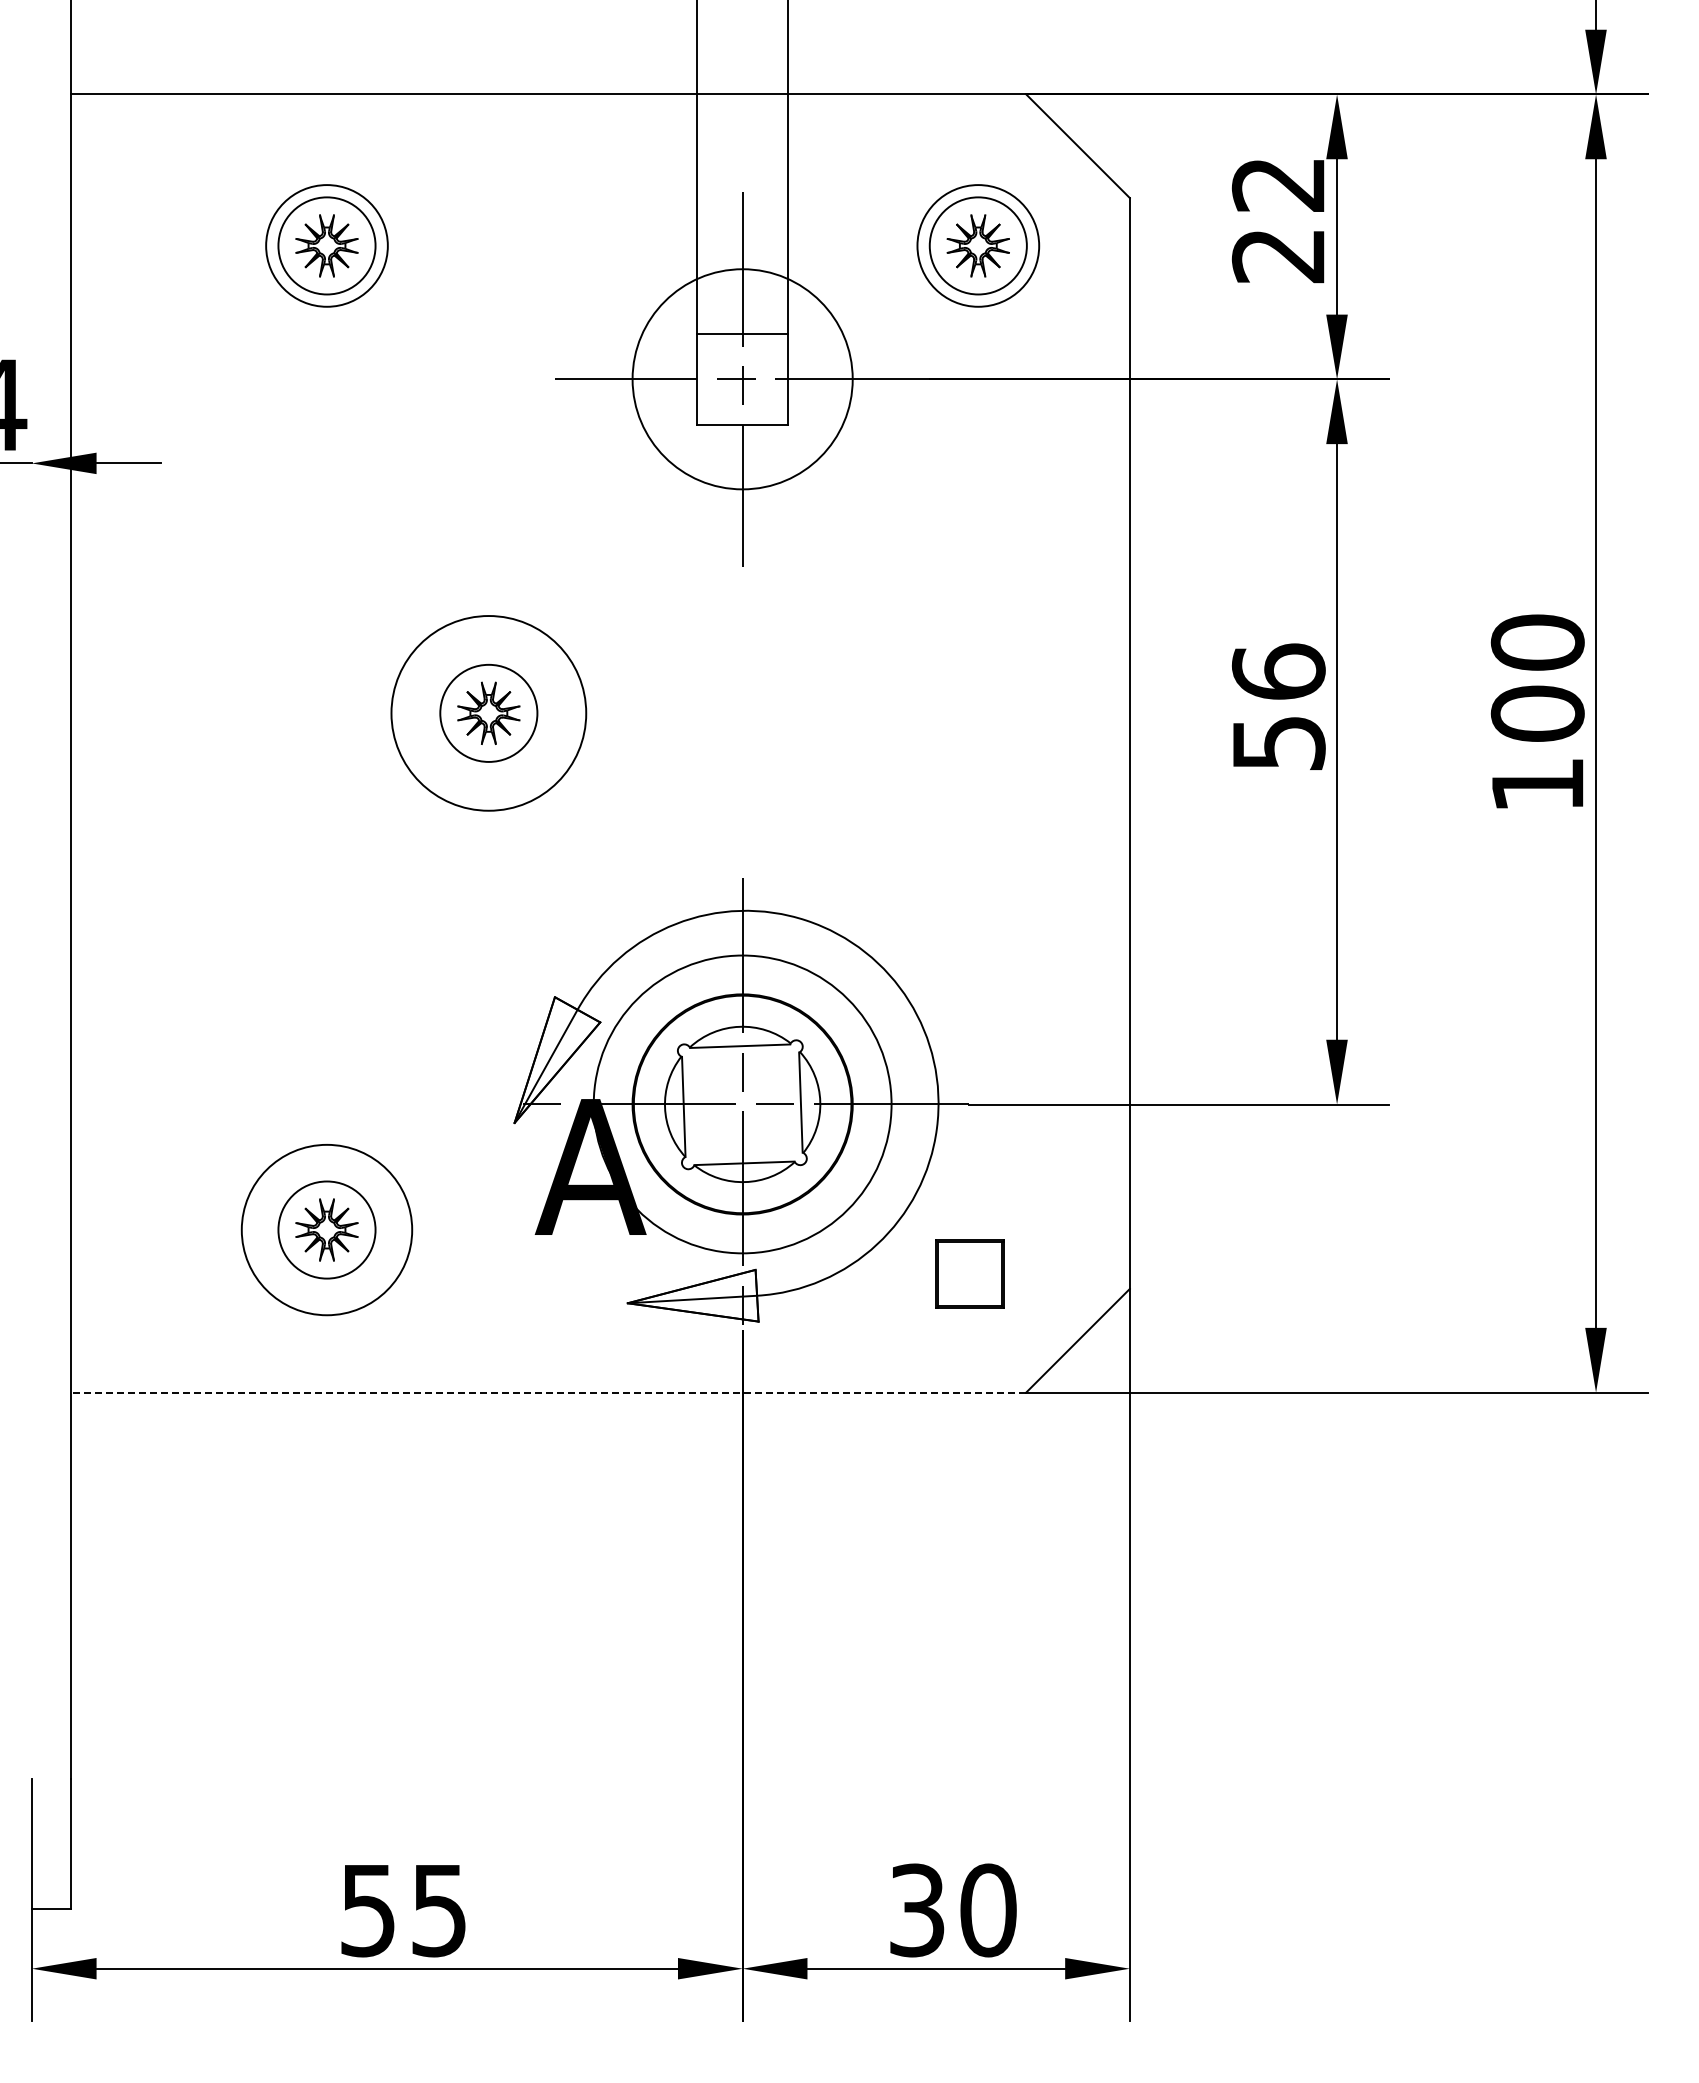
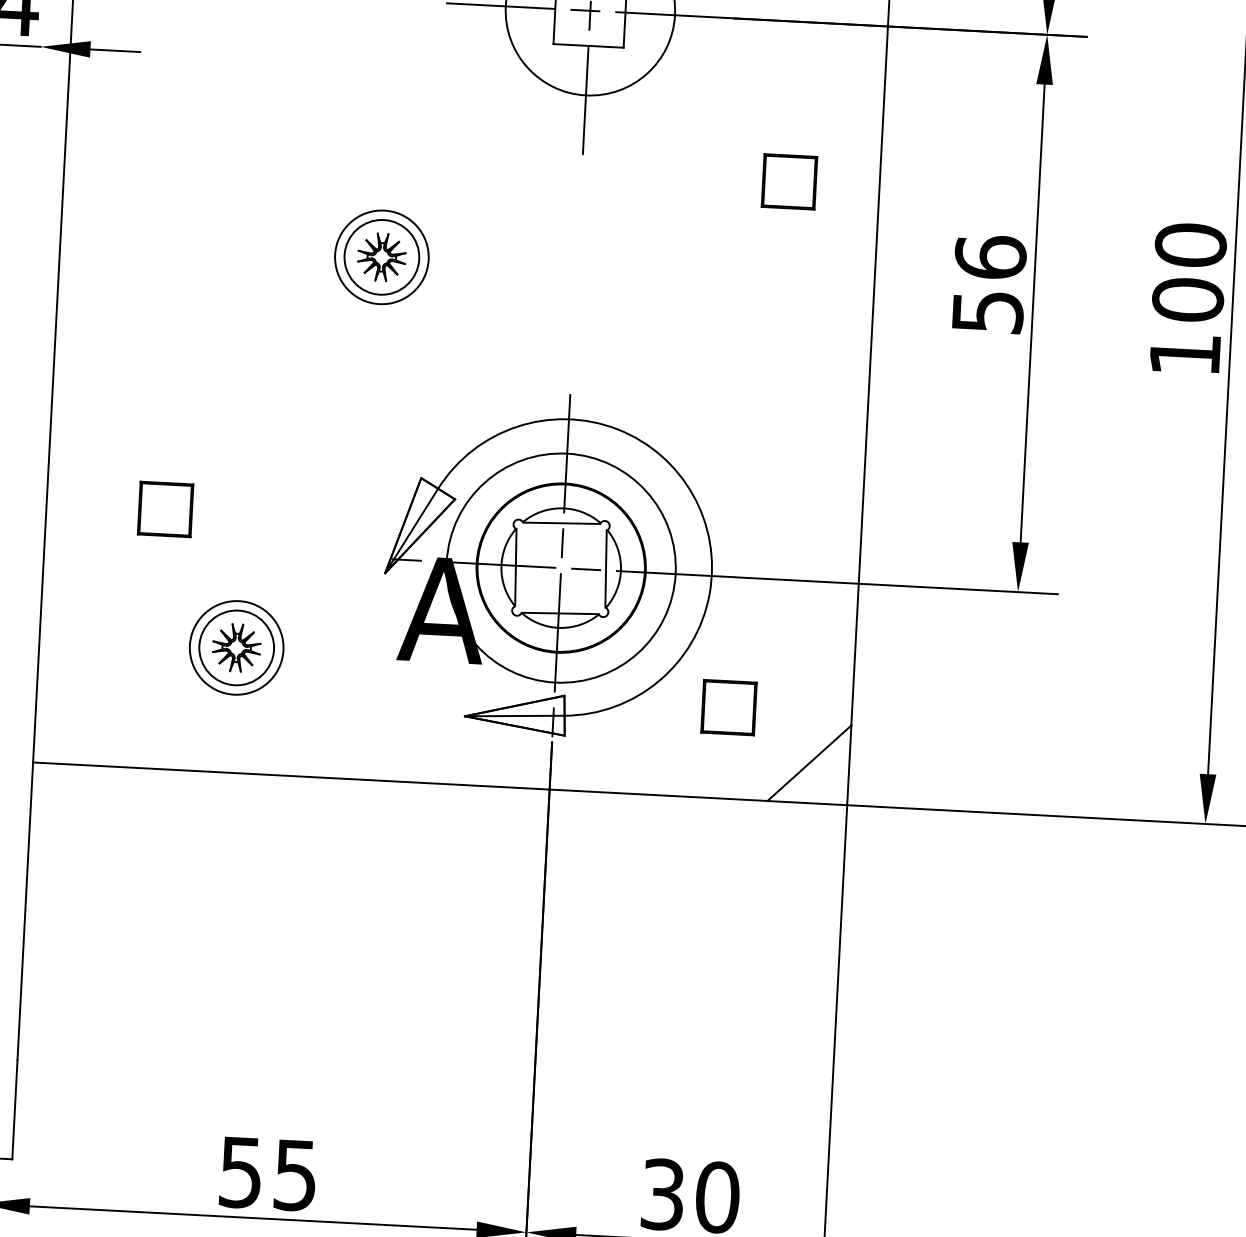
part: (1012, 587) -> (789, 181), added
circle: (488, 713) -> (381, 257), size x0.62
part: (225, 1055) -> (165, 509), added
circle: (326, 1229) -> (236, 647), size x0.71
line: (548, 1392) -> (400, 781), dashed -> solid

